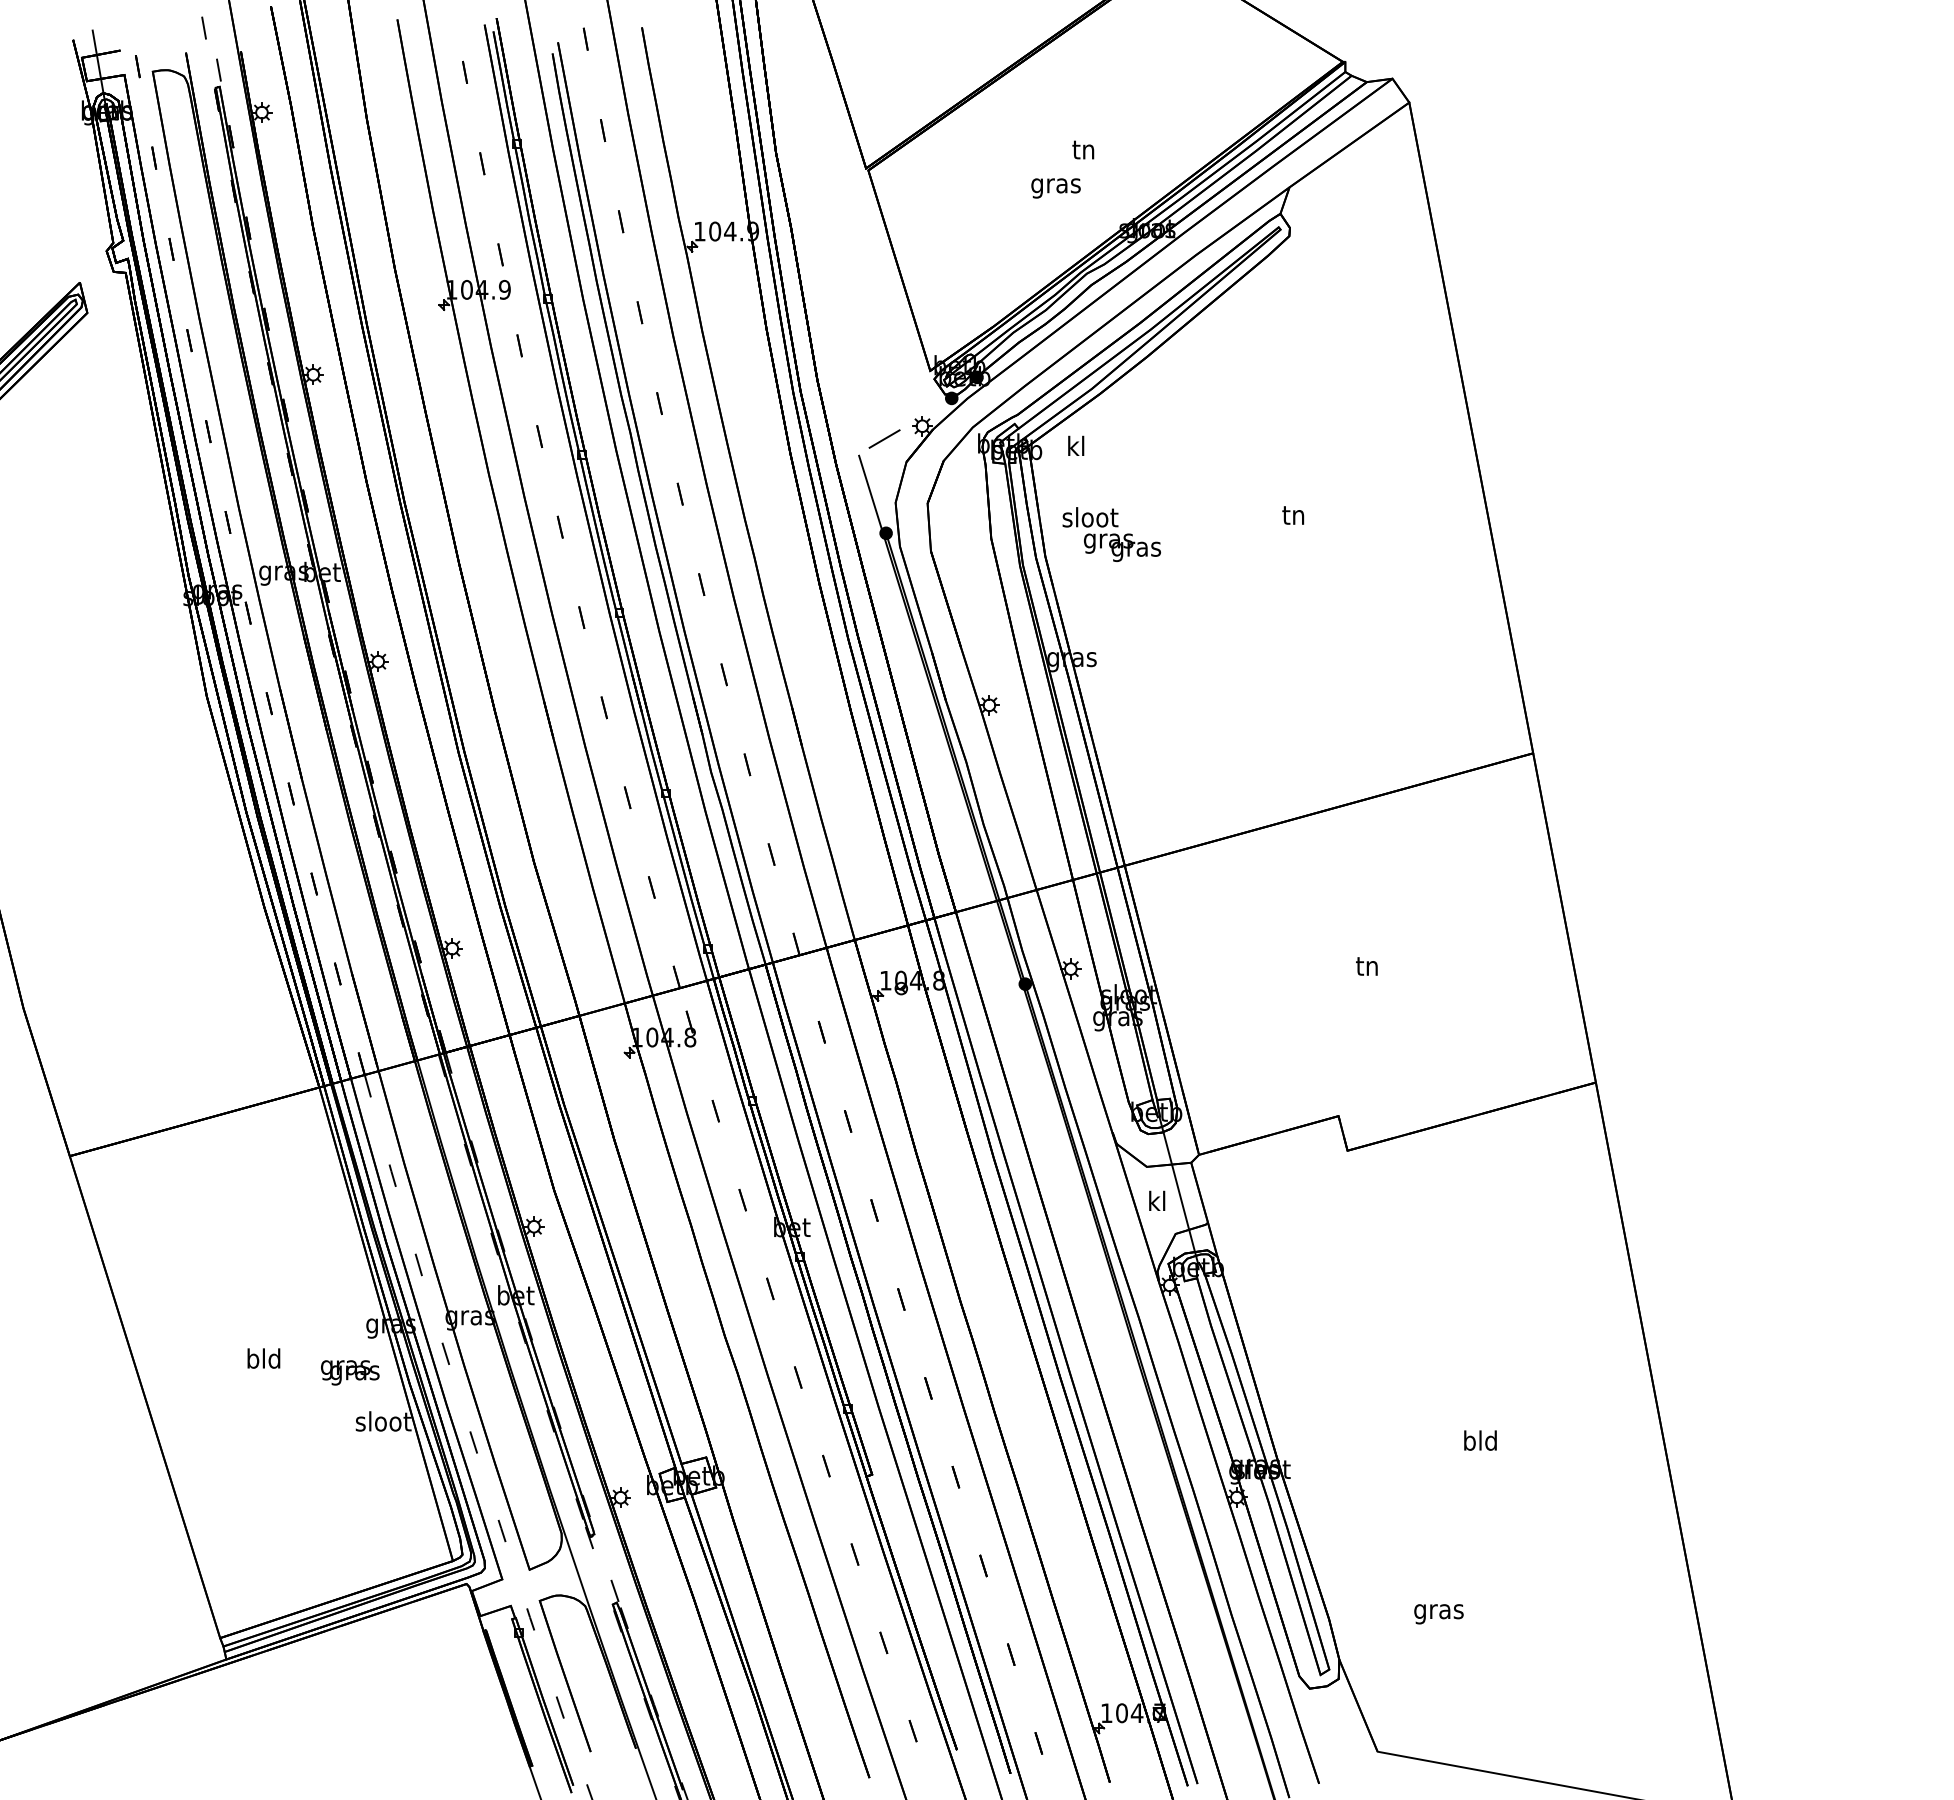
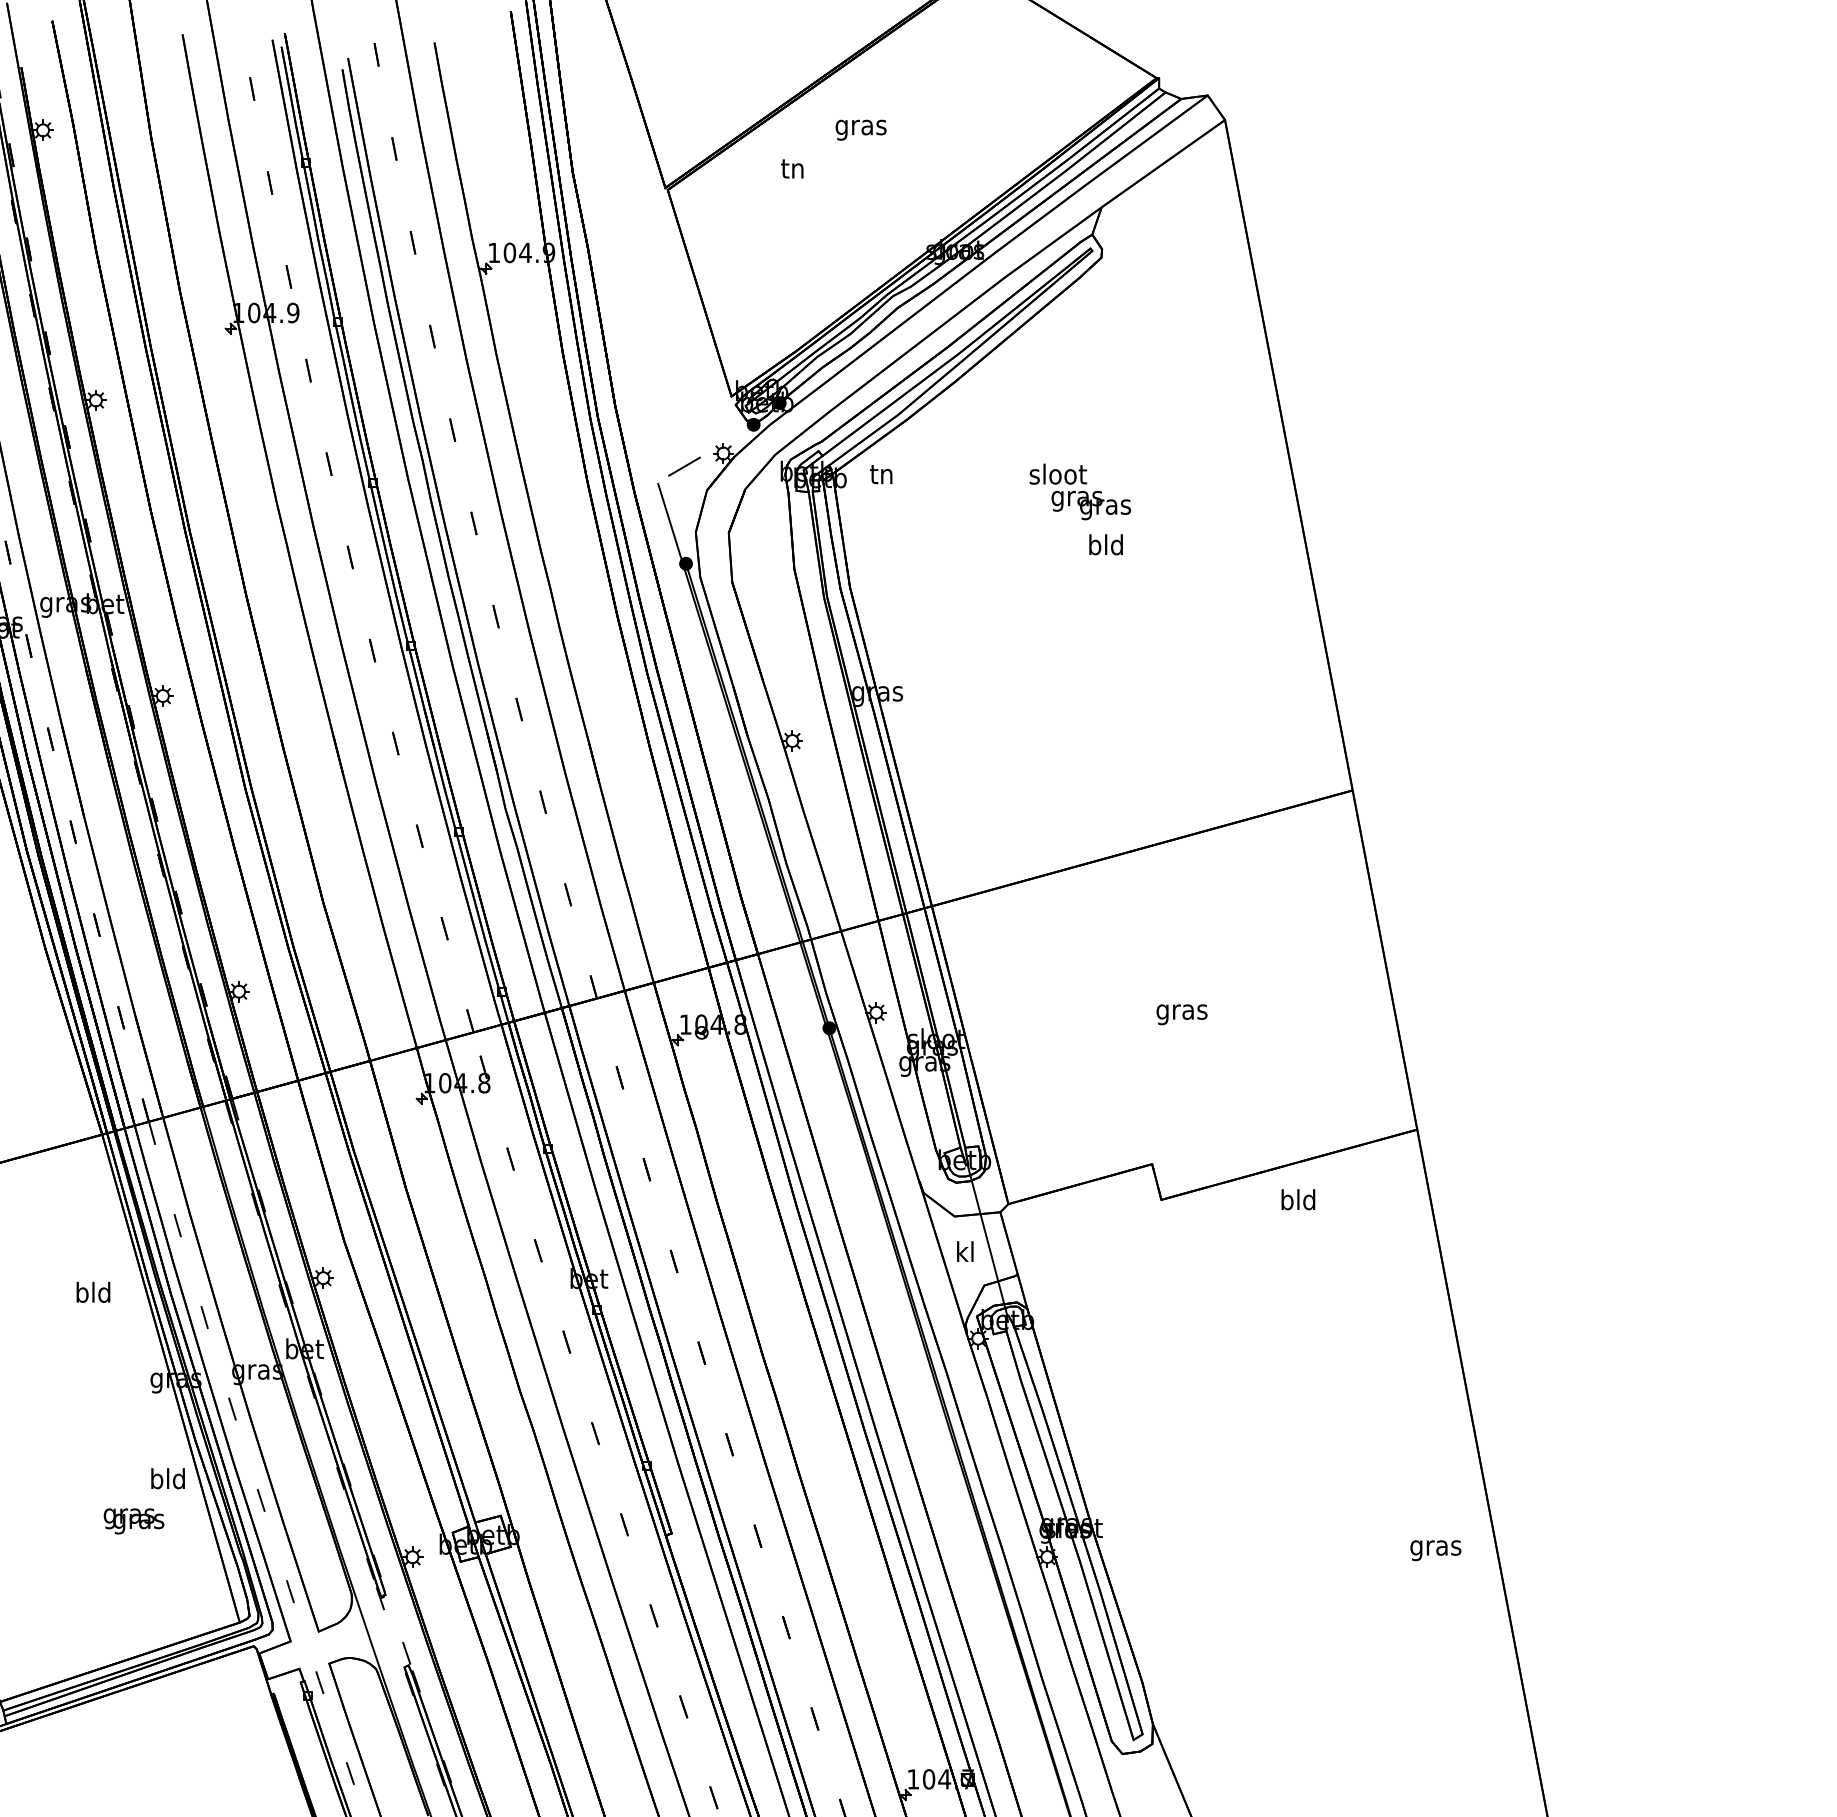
text: (1083, 149) -> (792, 168), moved
text: (1055, 188) -> (860, 130), moved
text: (1075, 445) -> (881, 473), kl -> tn
text: (1293, 514) -> (1105, 544), tn -> bld
text: (1111, 534) -> (1079, 491), moved
text: (1367, 969) -> (1181, 1013), tn -> gras
text: (263, 1358) -> (93, 1292), moved
text: (350, 1372) -> (134, 1521), moved
text: (383, 1421) -> (168, 1478), sloot -> bld
text: (1480, 1440) -> (1298, 1199), moved
text: (1438, 1614) -> (1435, 1550), moved

